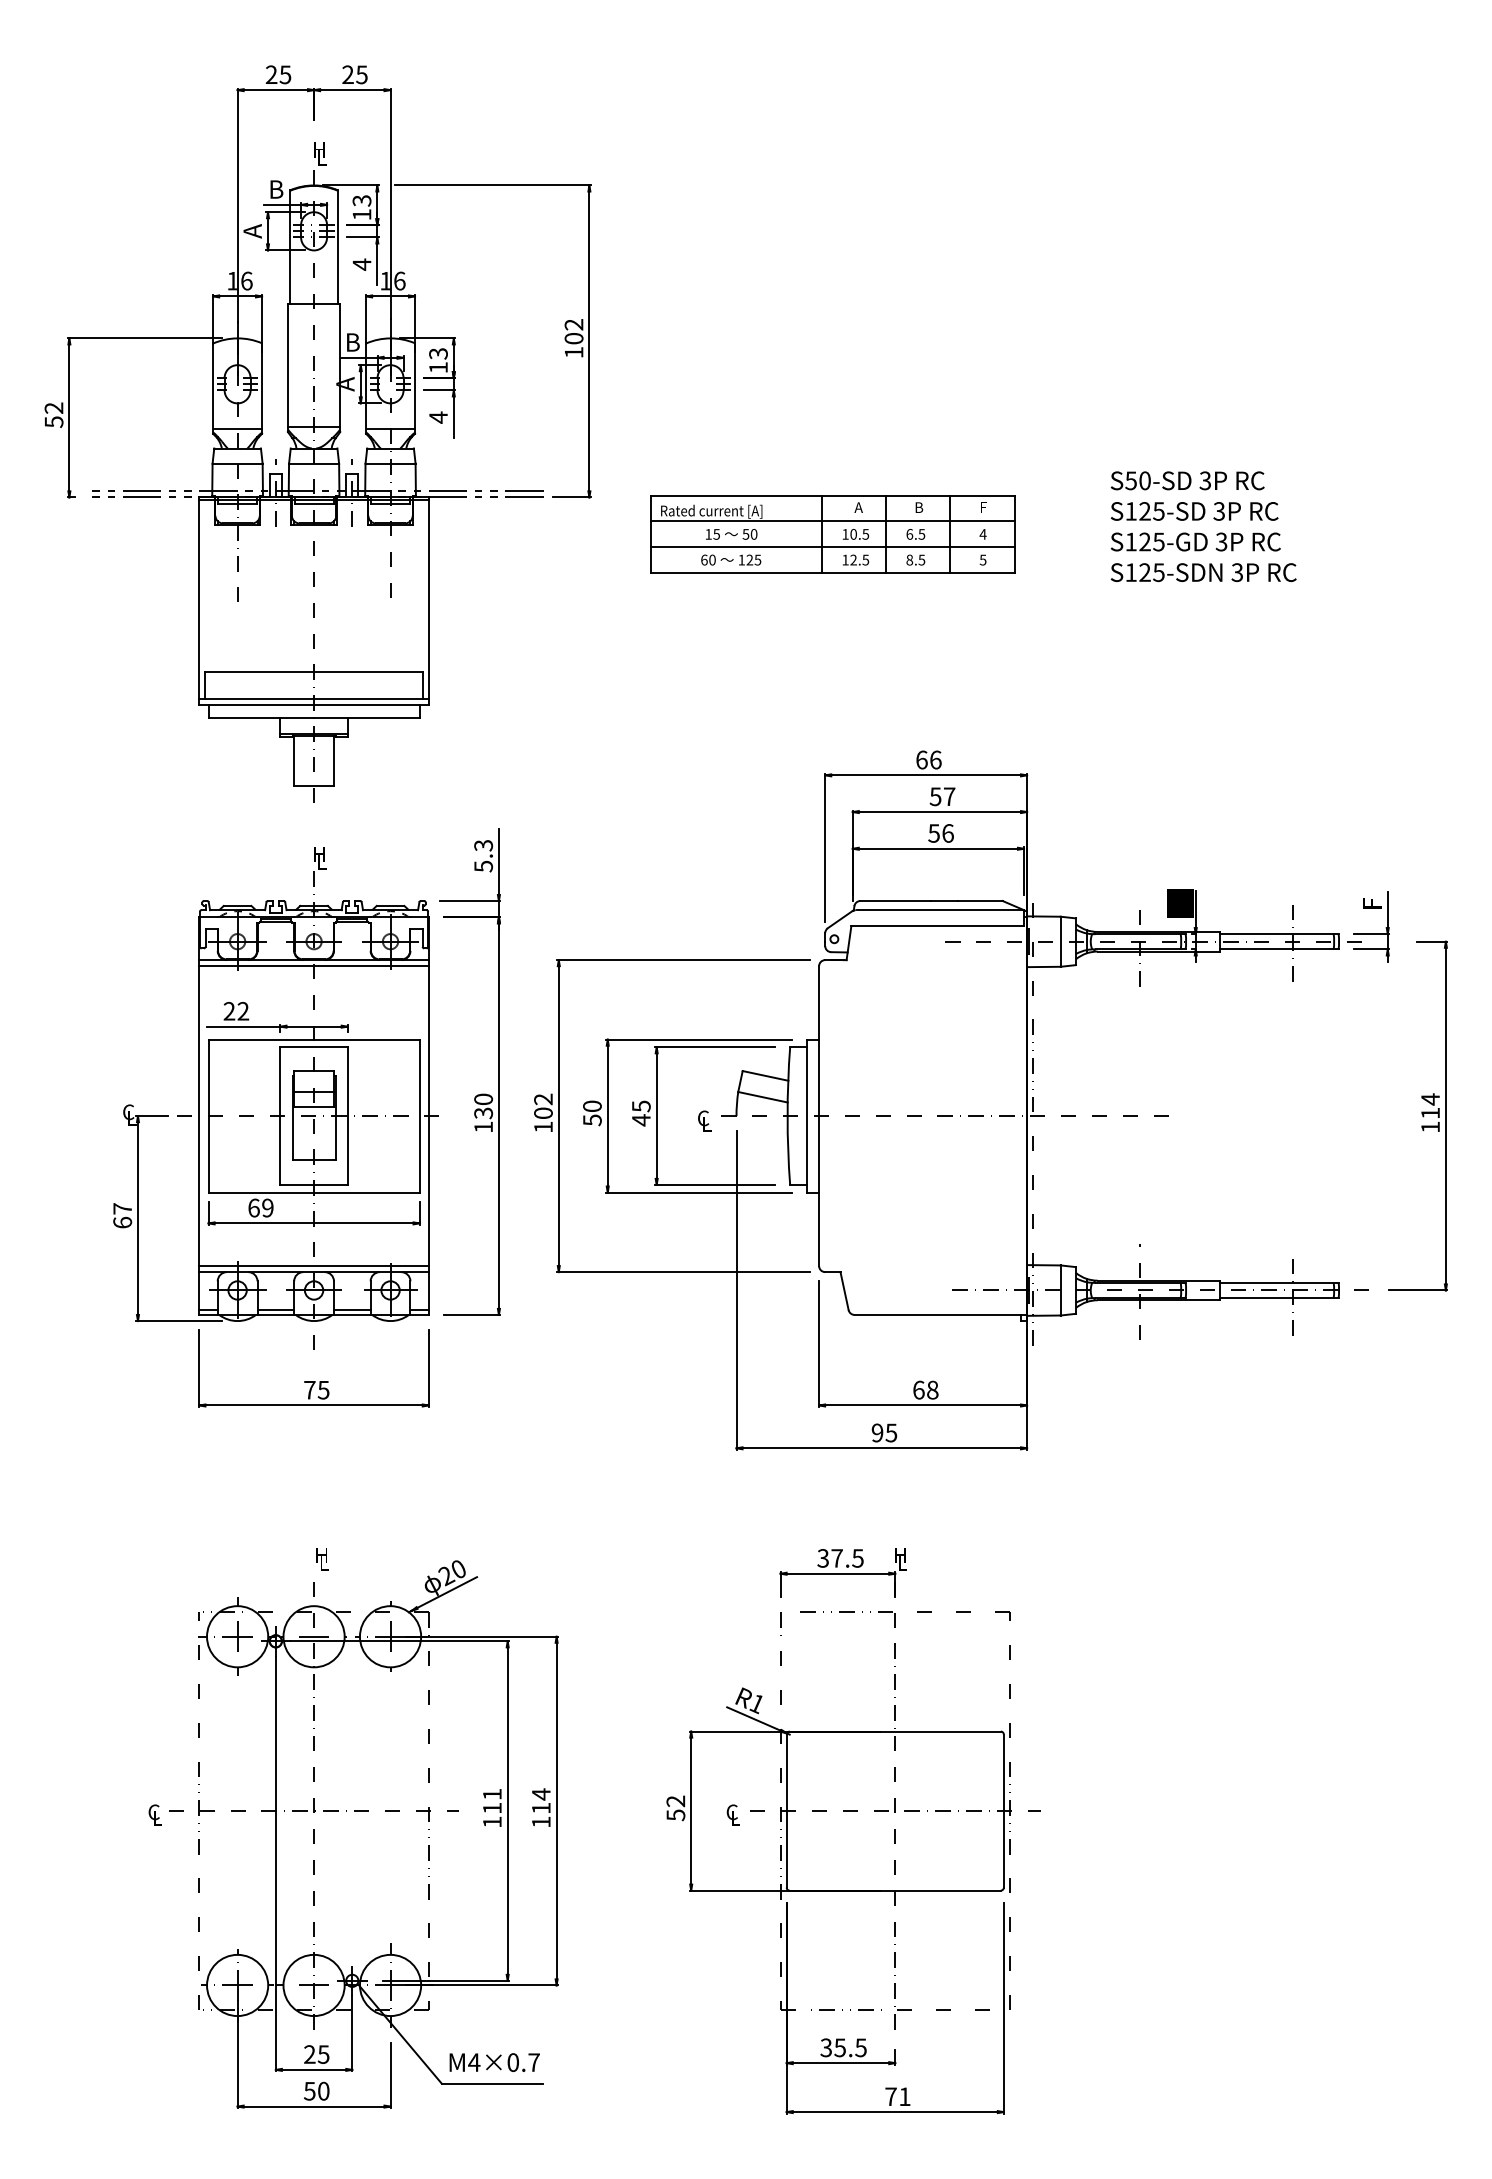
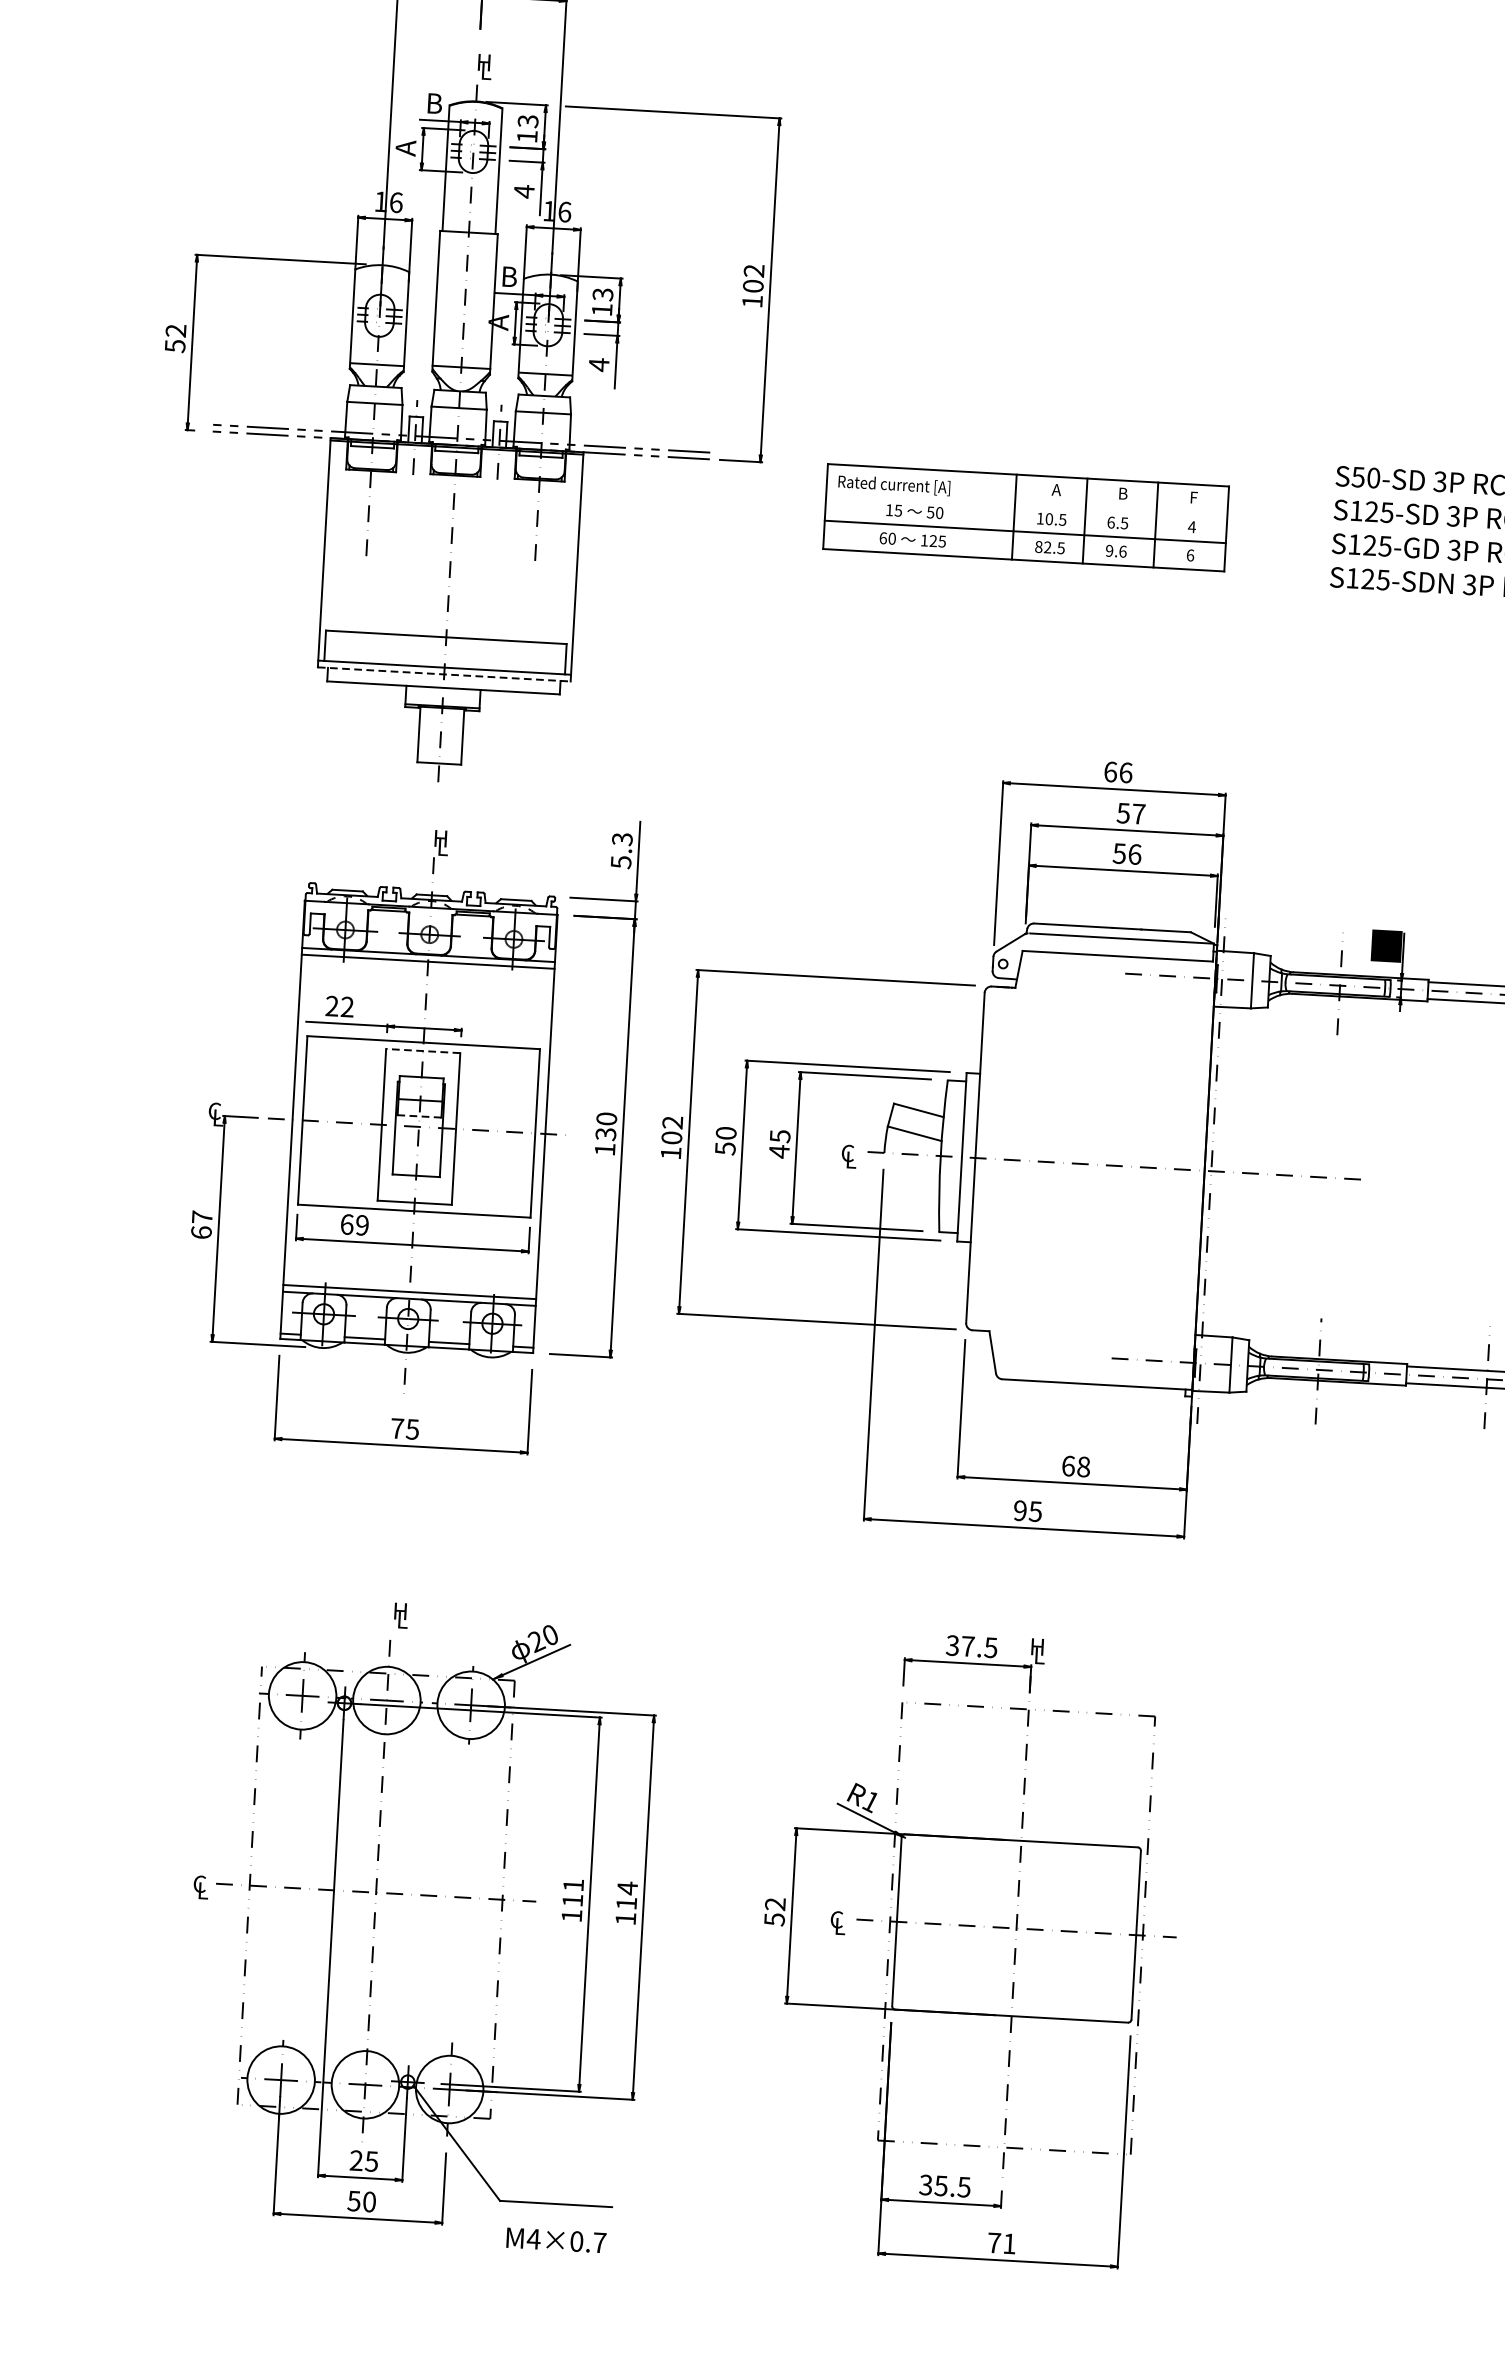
line: (832, 521) -> (1026, 503), removed
text: (845, 559) -> (1038, 546), 12.5 -> 82.5
text: (915, 559) -> (1115, 550), 8.5 -> 9.6
text: (982, 559) -> (1189, 554), 5 -> 6
line: (314, 705) -> (444, 674), solid -> dashed
line: (314, 1047) -> (423, 1051), solid -> dashed
line: (314, 1106) -> (420, 1116), solid -> dashed
text: (494, 2062) -> (556, 2240), moved

